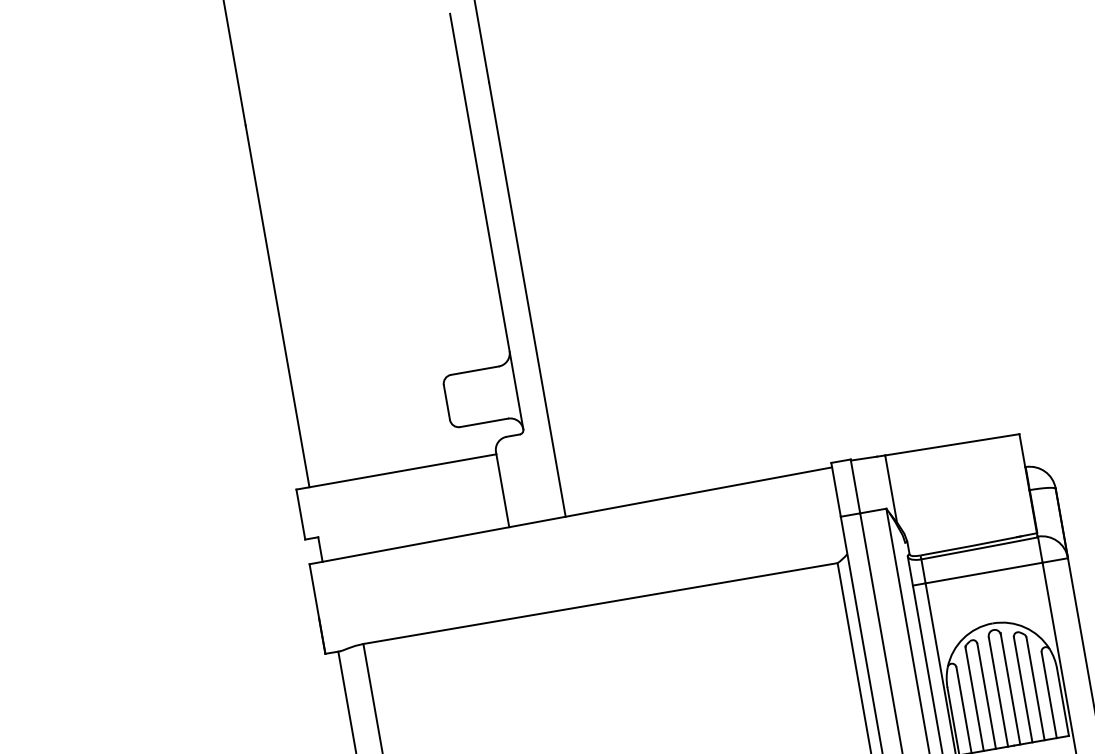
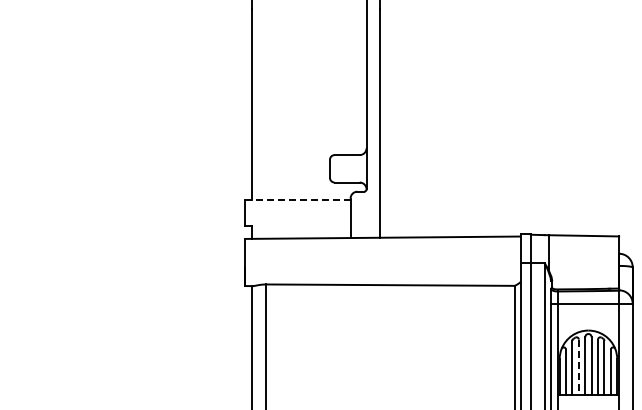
line: (397, 471) -> (298, 199), solid -> dashed
line: (986, 697) -> (578, 367), solid -> dashed

